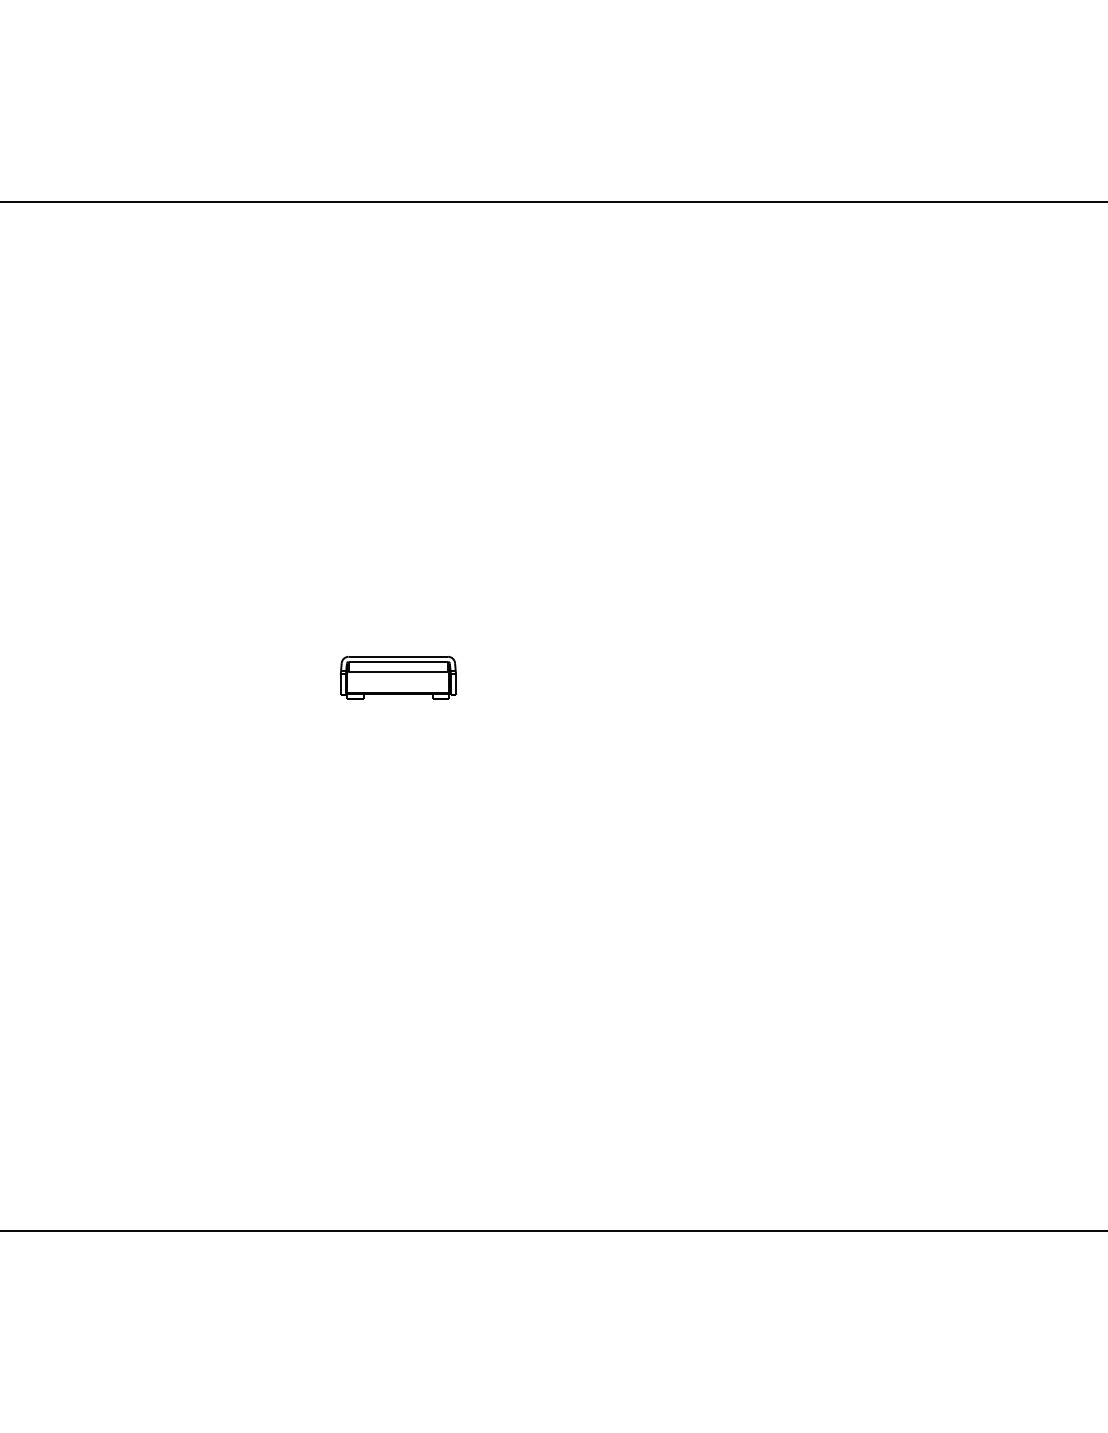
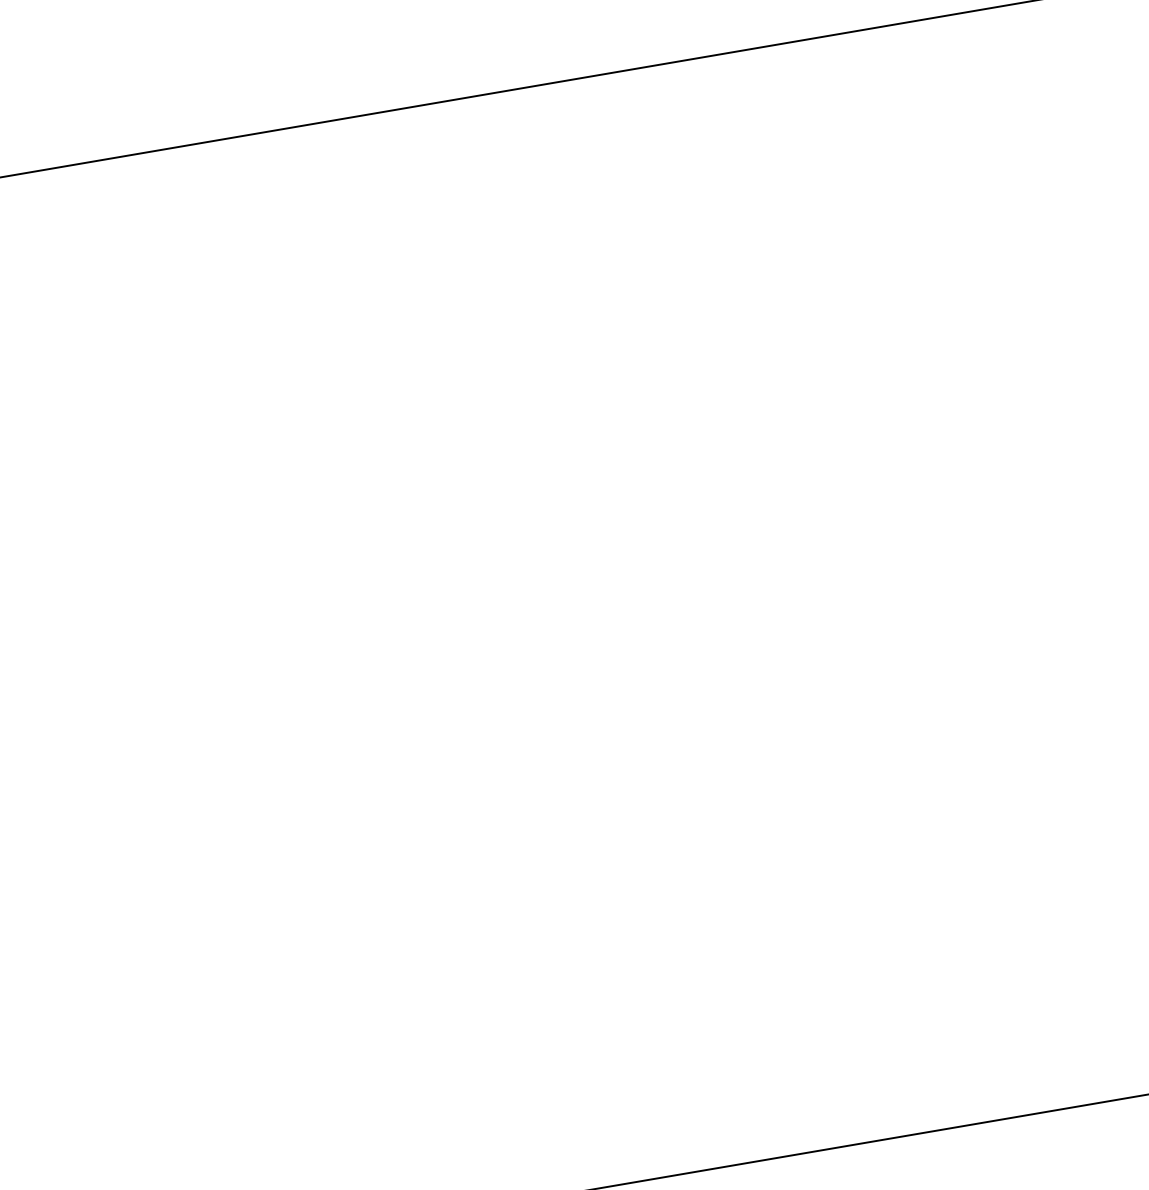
part: (397, 677) -> (342, 633), removed

